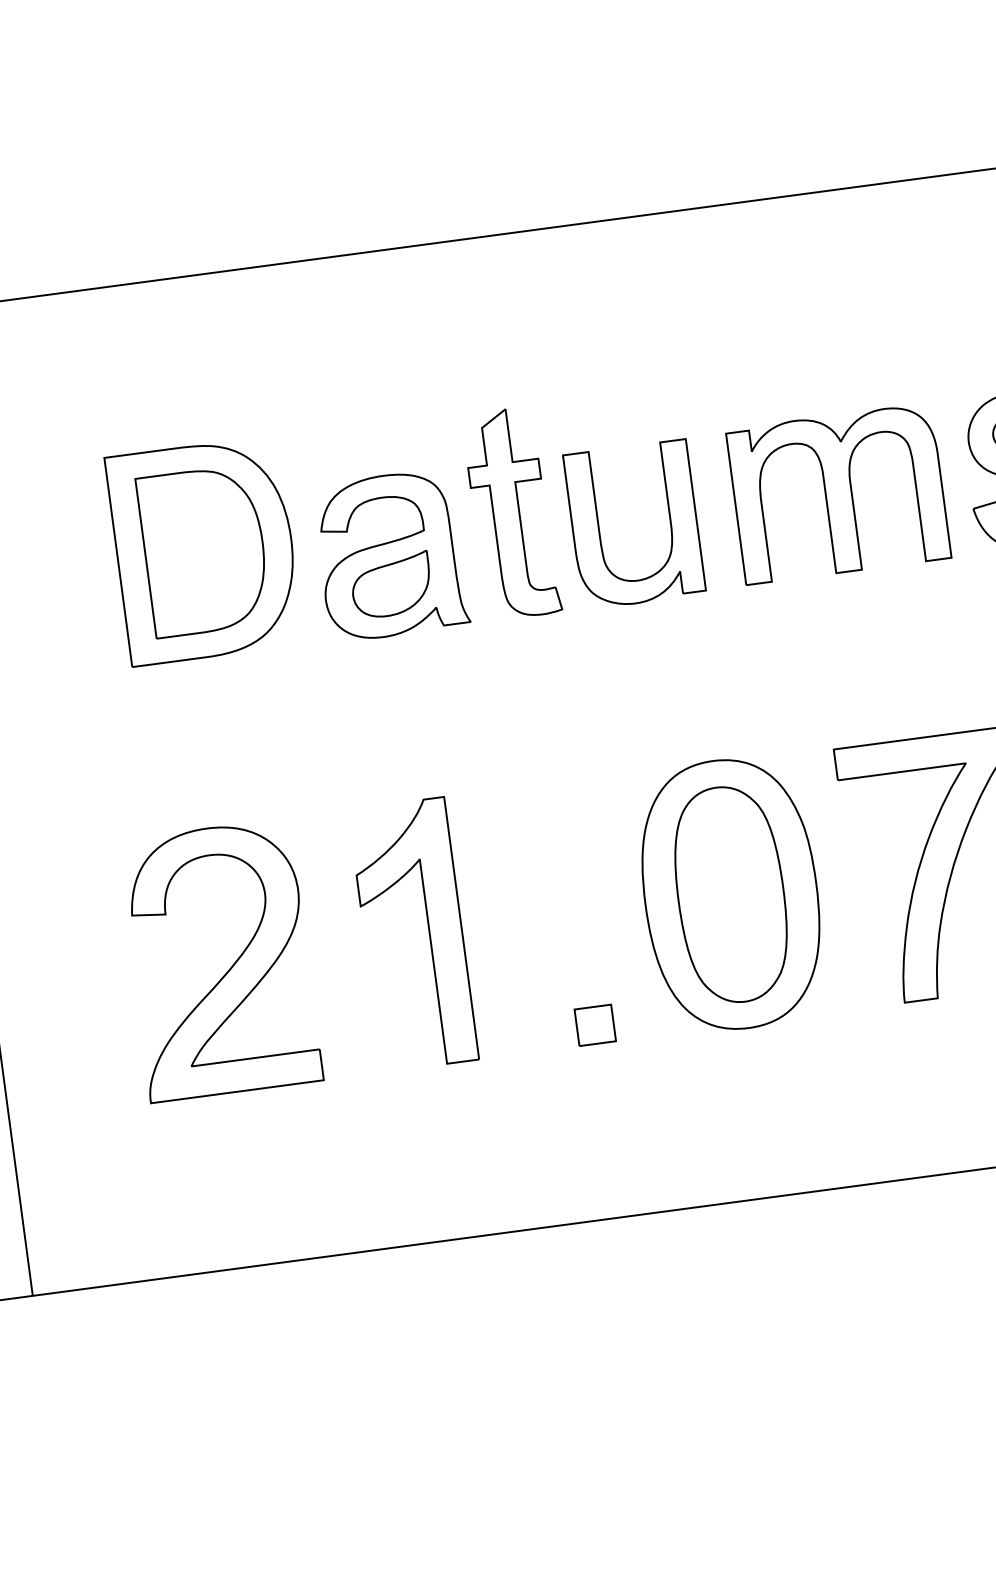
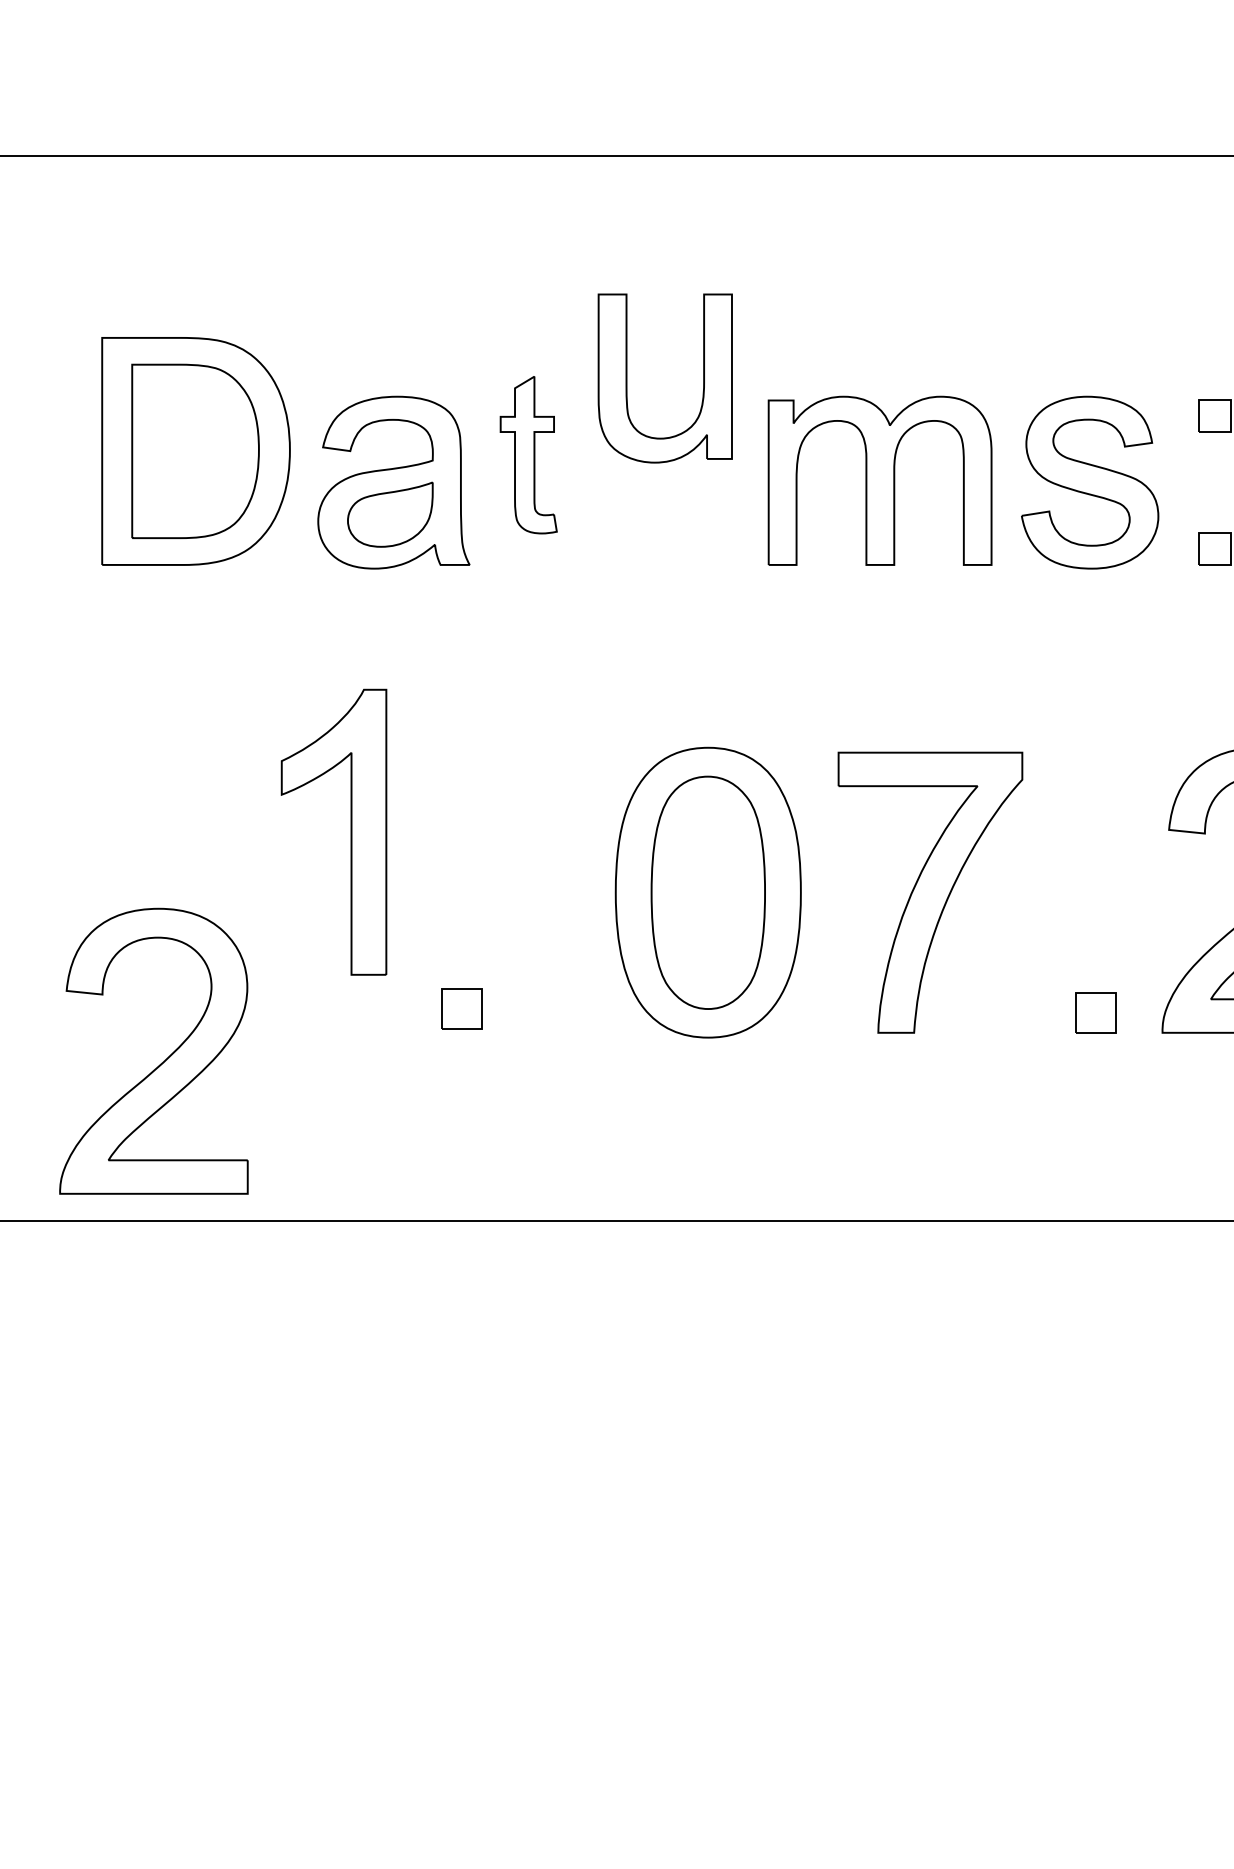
part: (511, 512) -> (528, 454), size x0.7
part: (599, 529) -> (627, 378), moved
part: (428, 931) -> (350, 831), moved
part: (228, 969) -> (161, 1062), moved
part: (594, 1025) -> (461, 1008), moved

